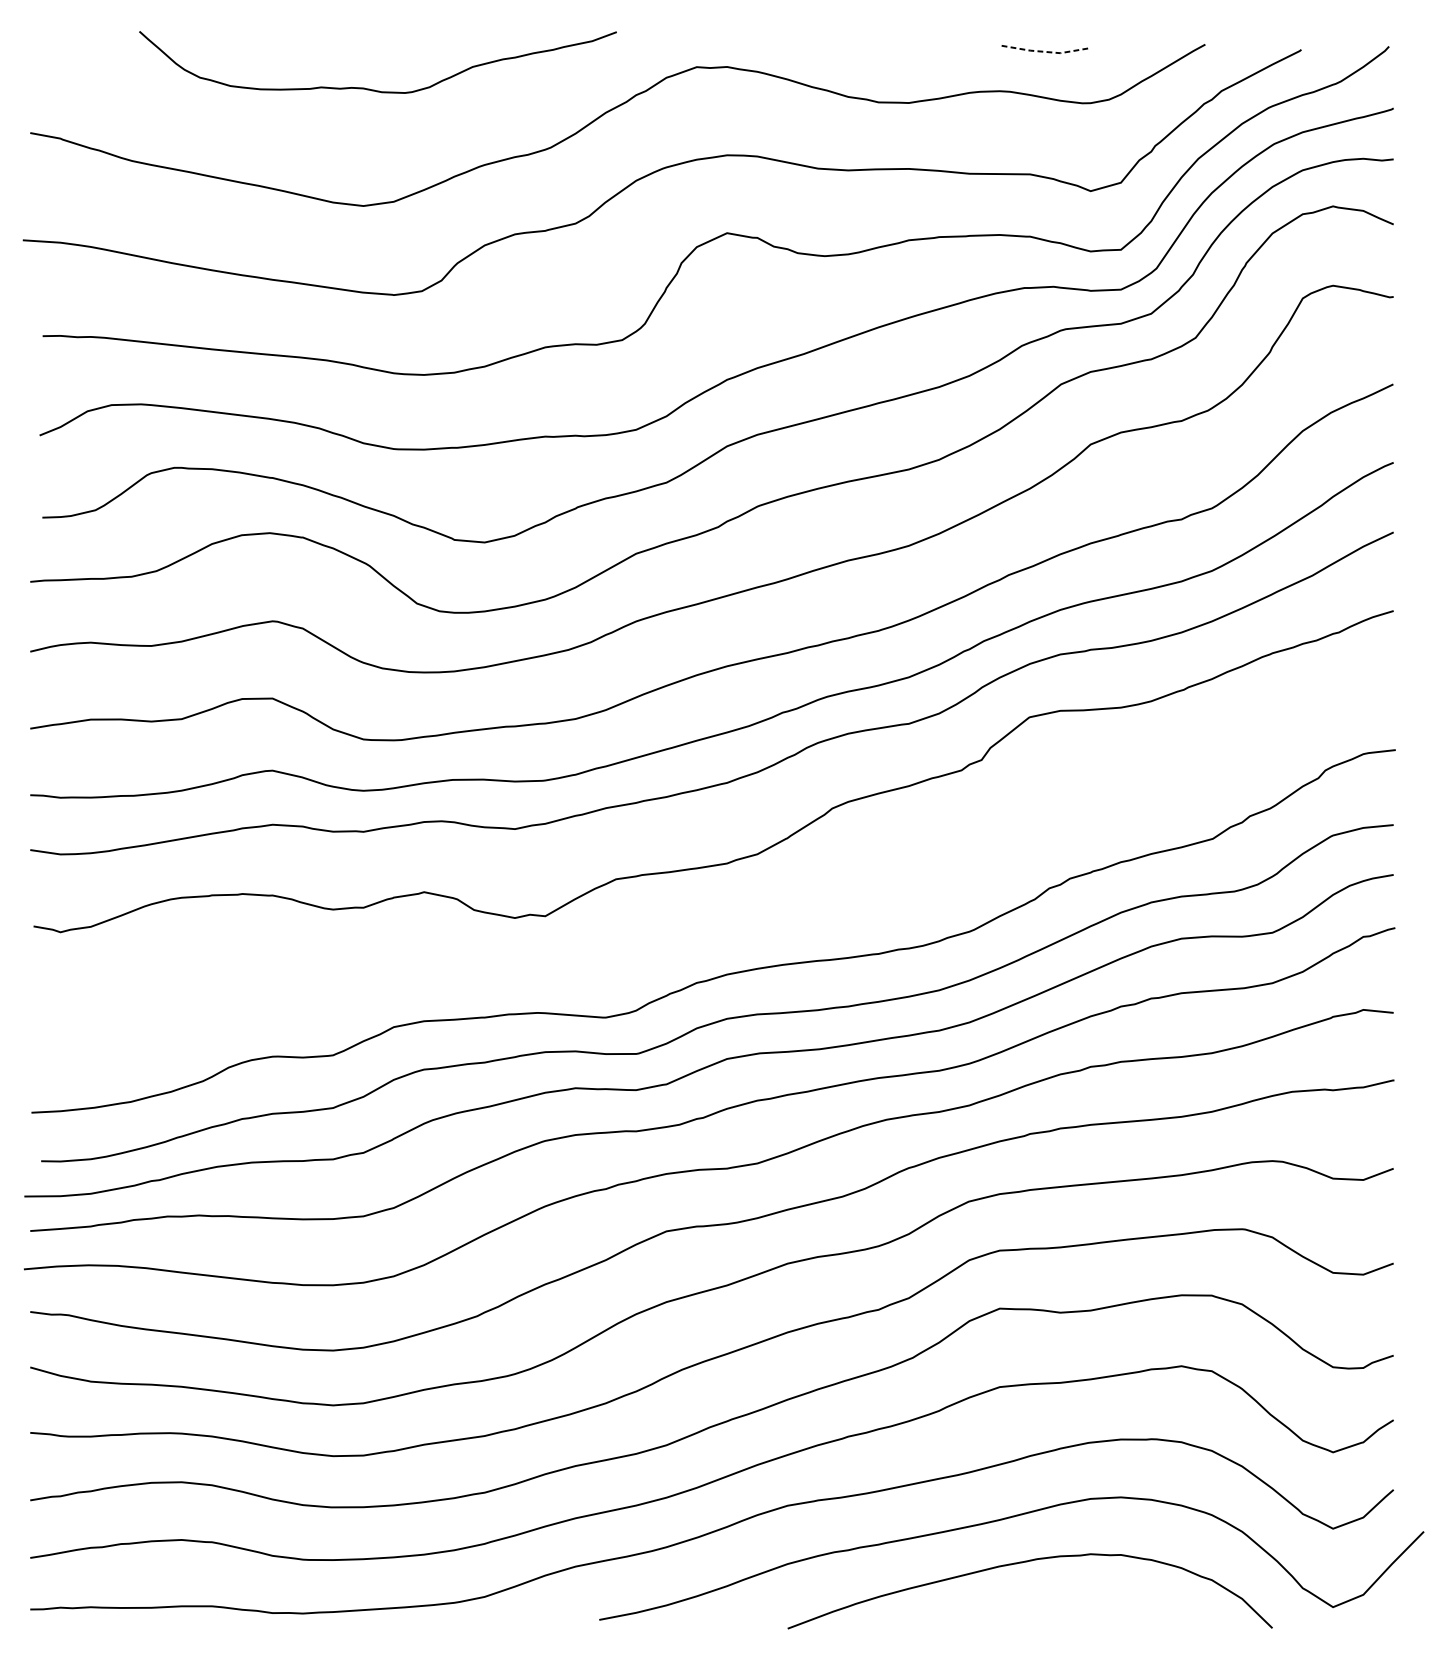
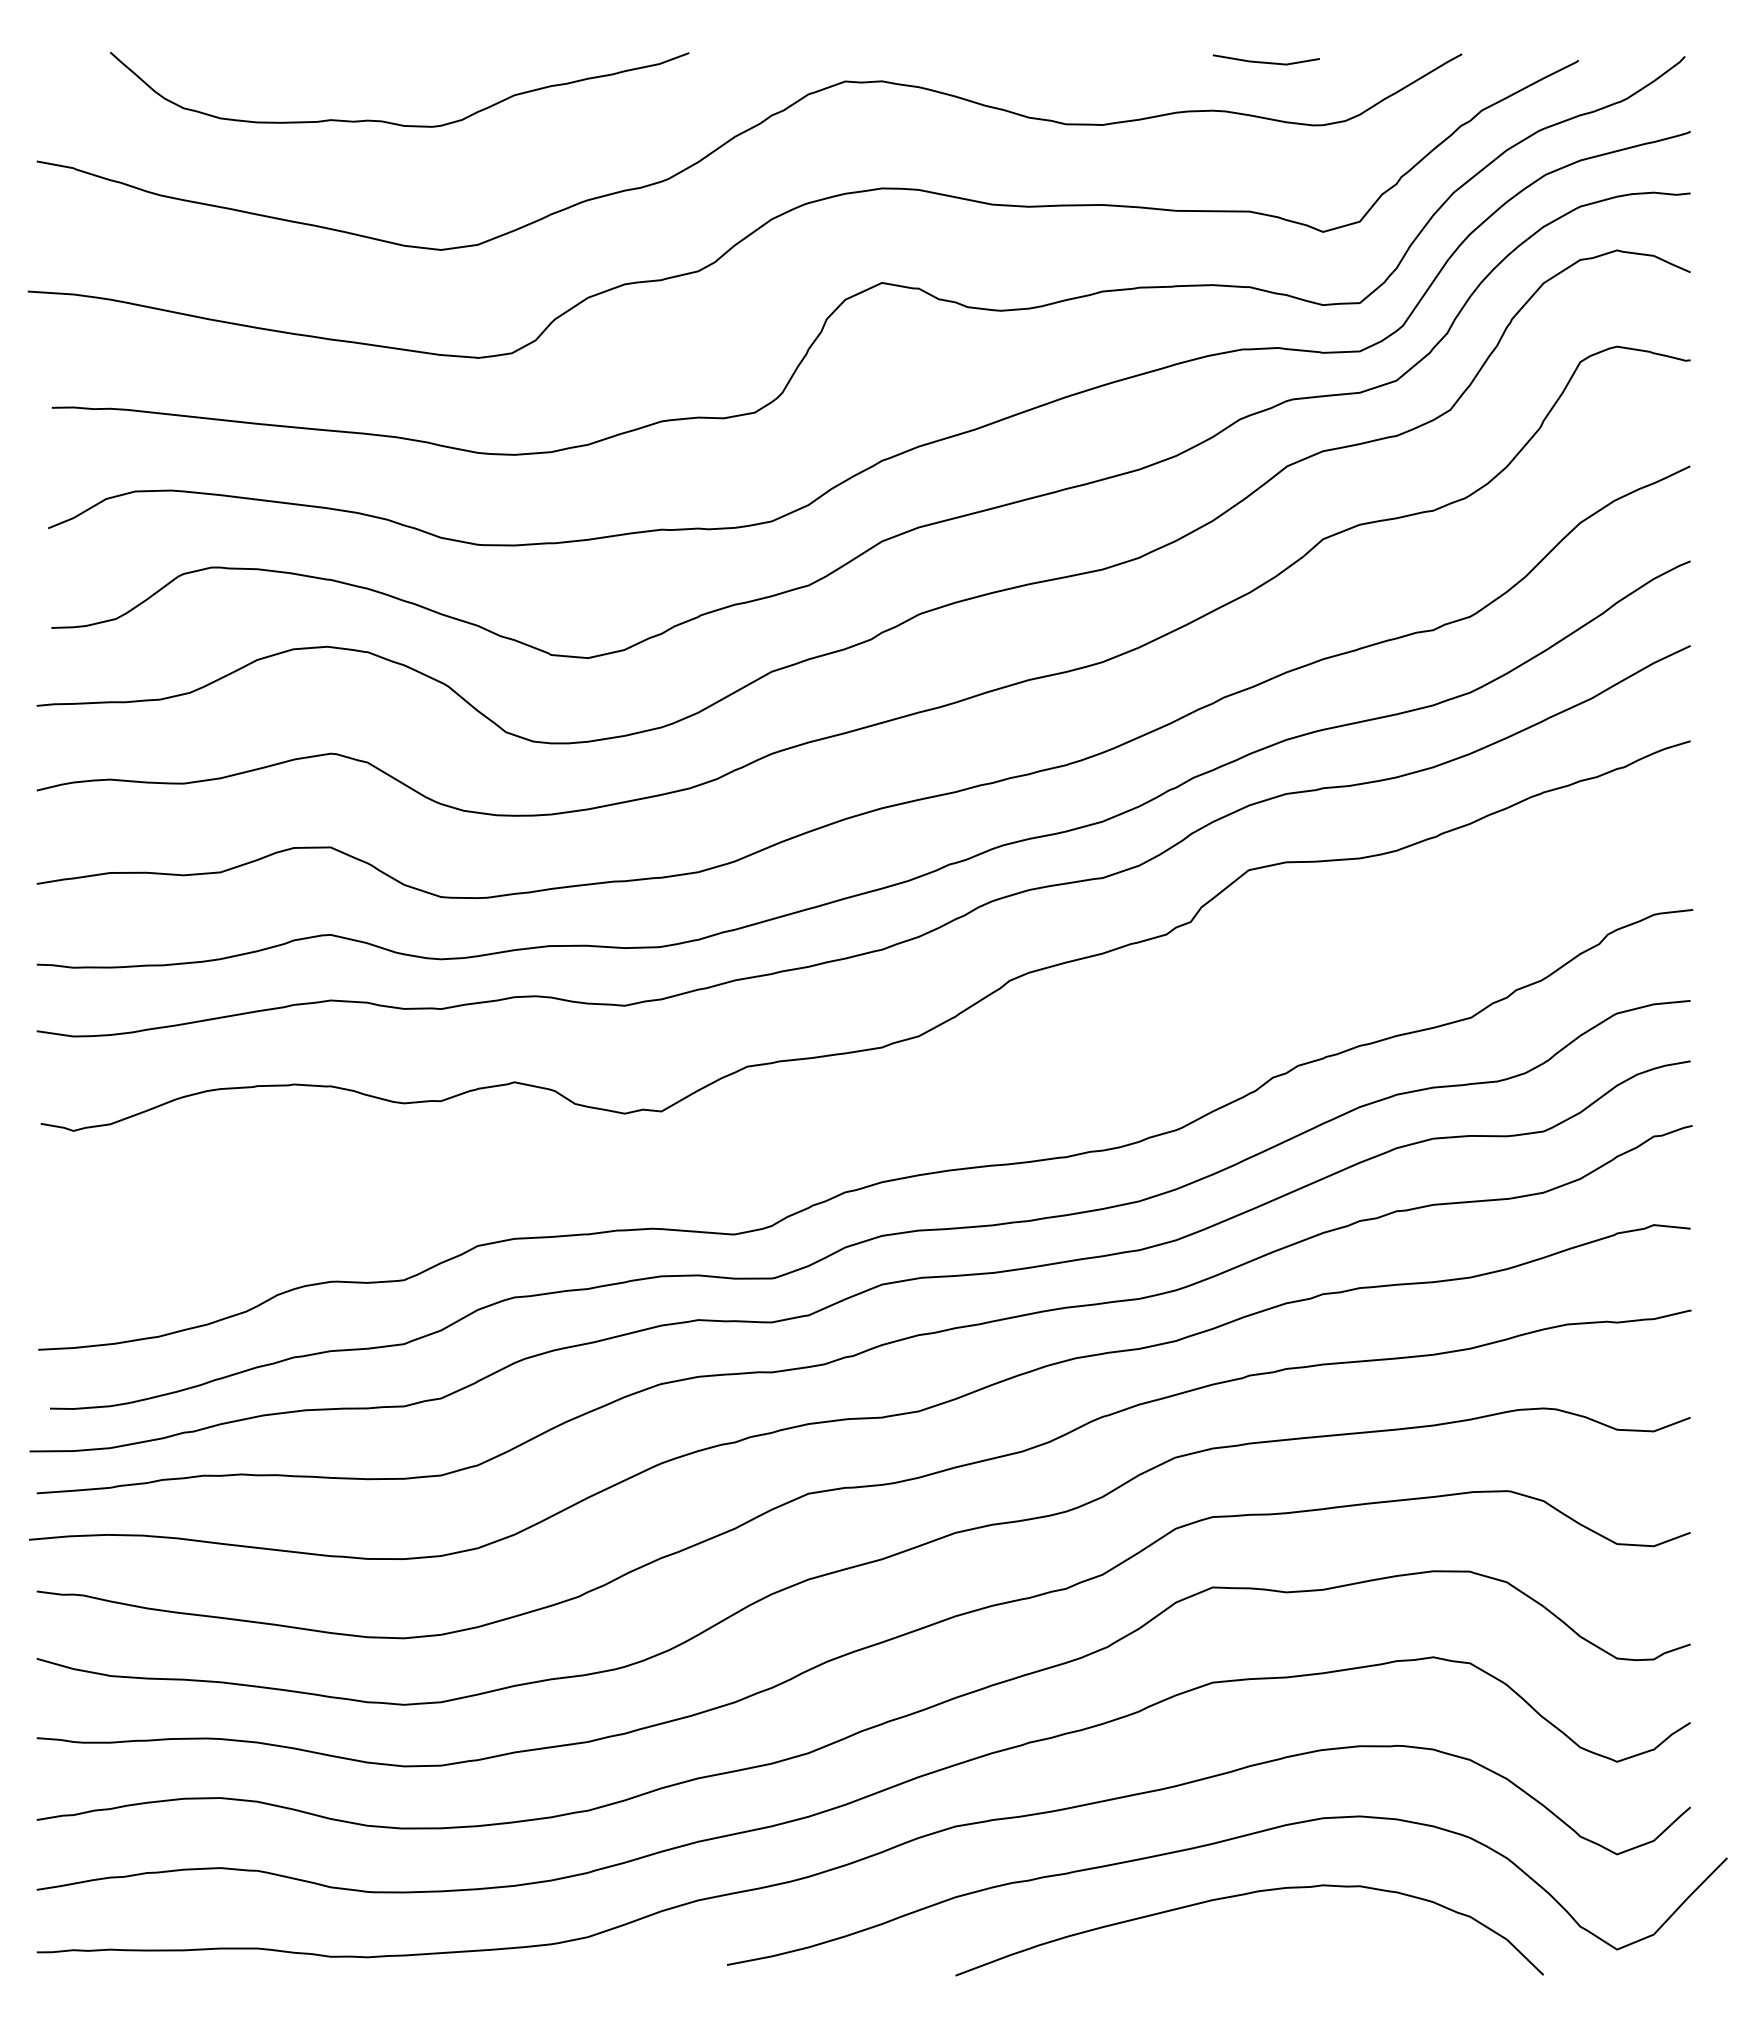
line: (1044, 51) -> (1266, 62), dashed -> solid
curve: (372, 89) -> (393, 122), moved

